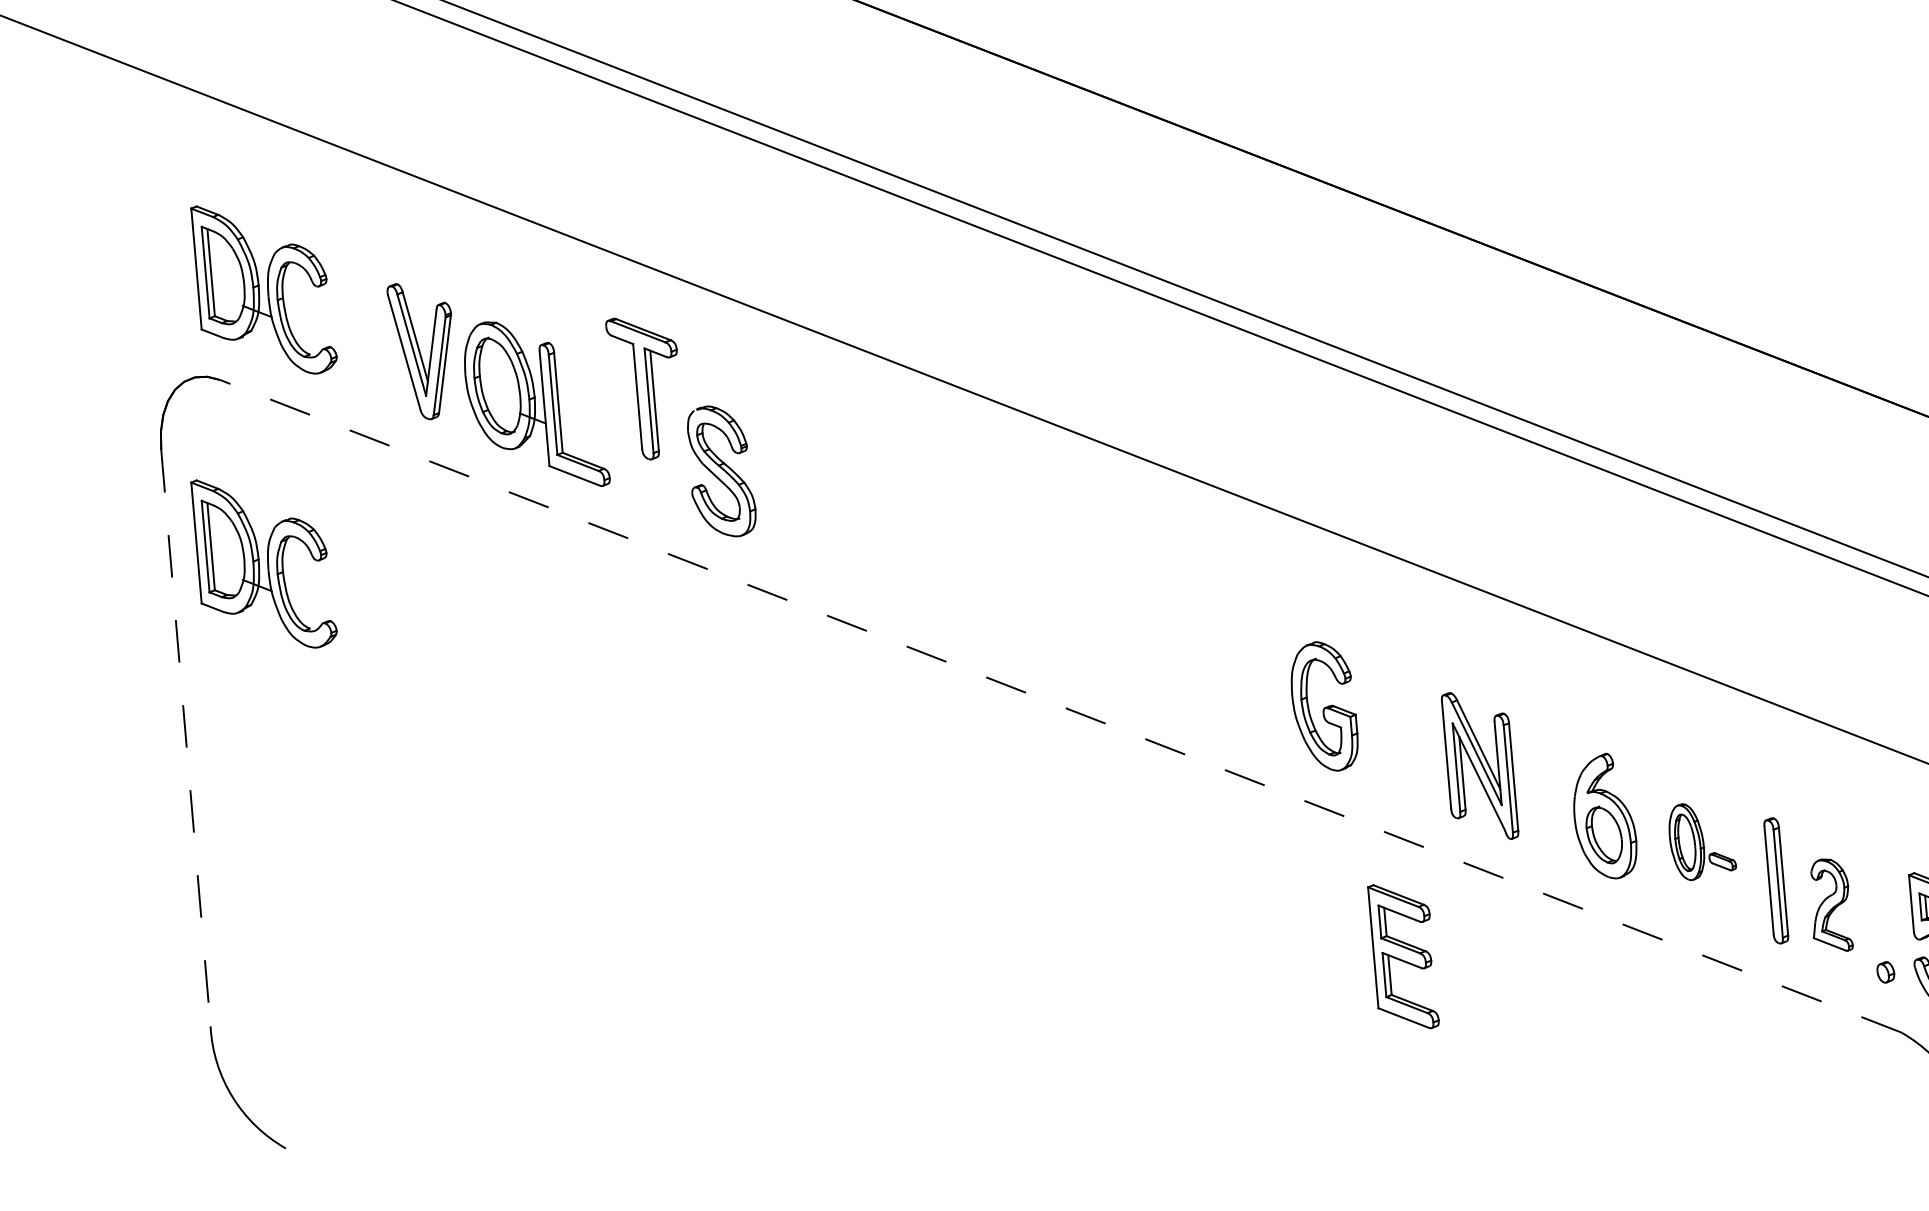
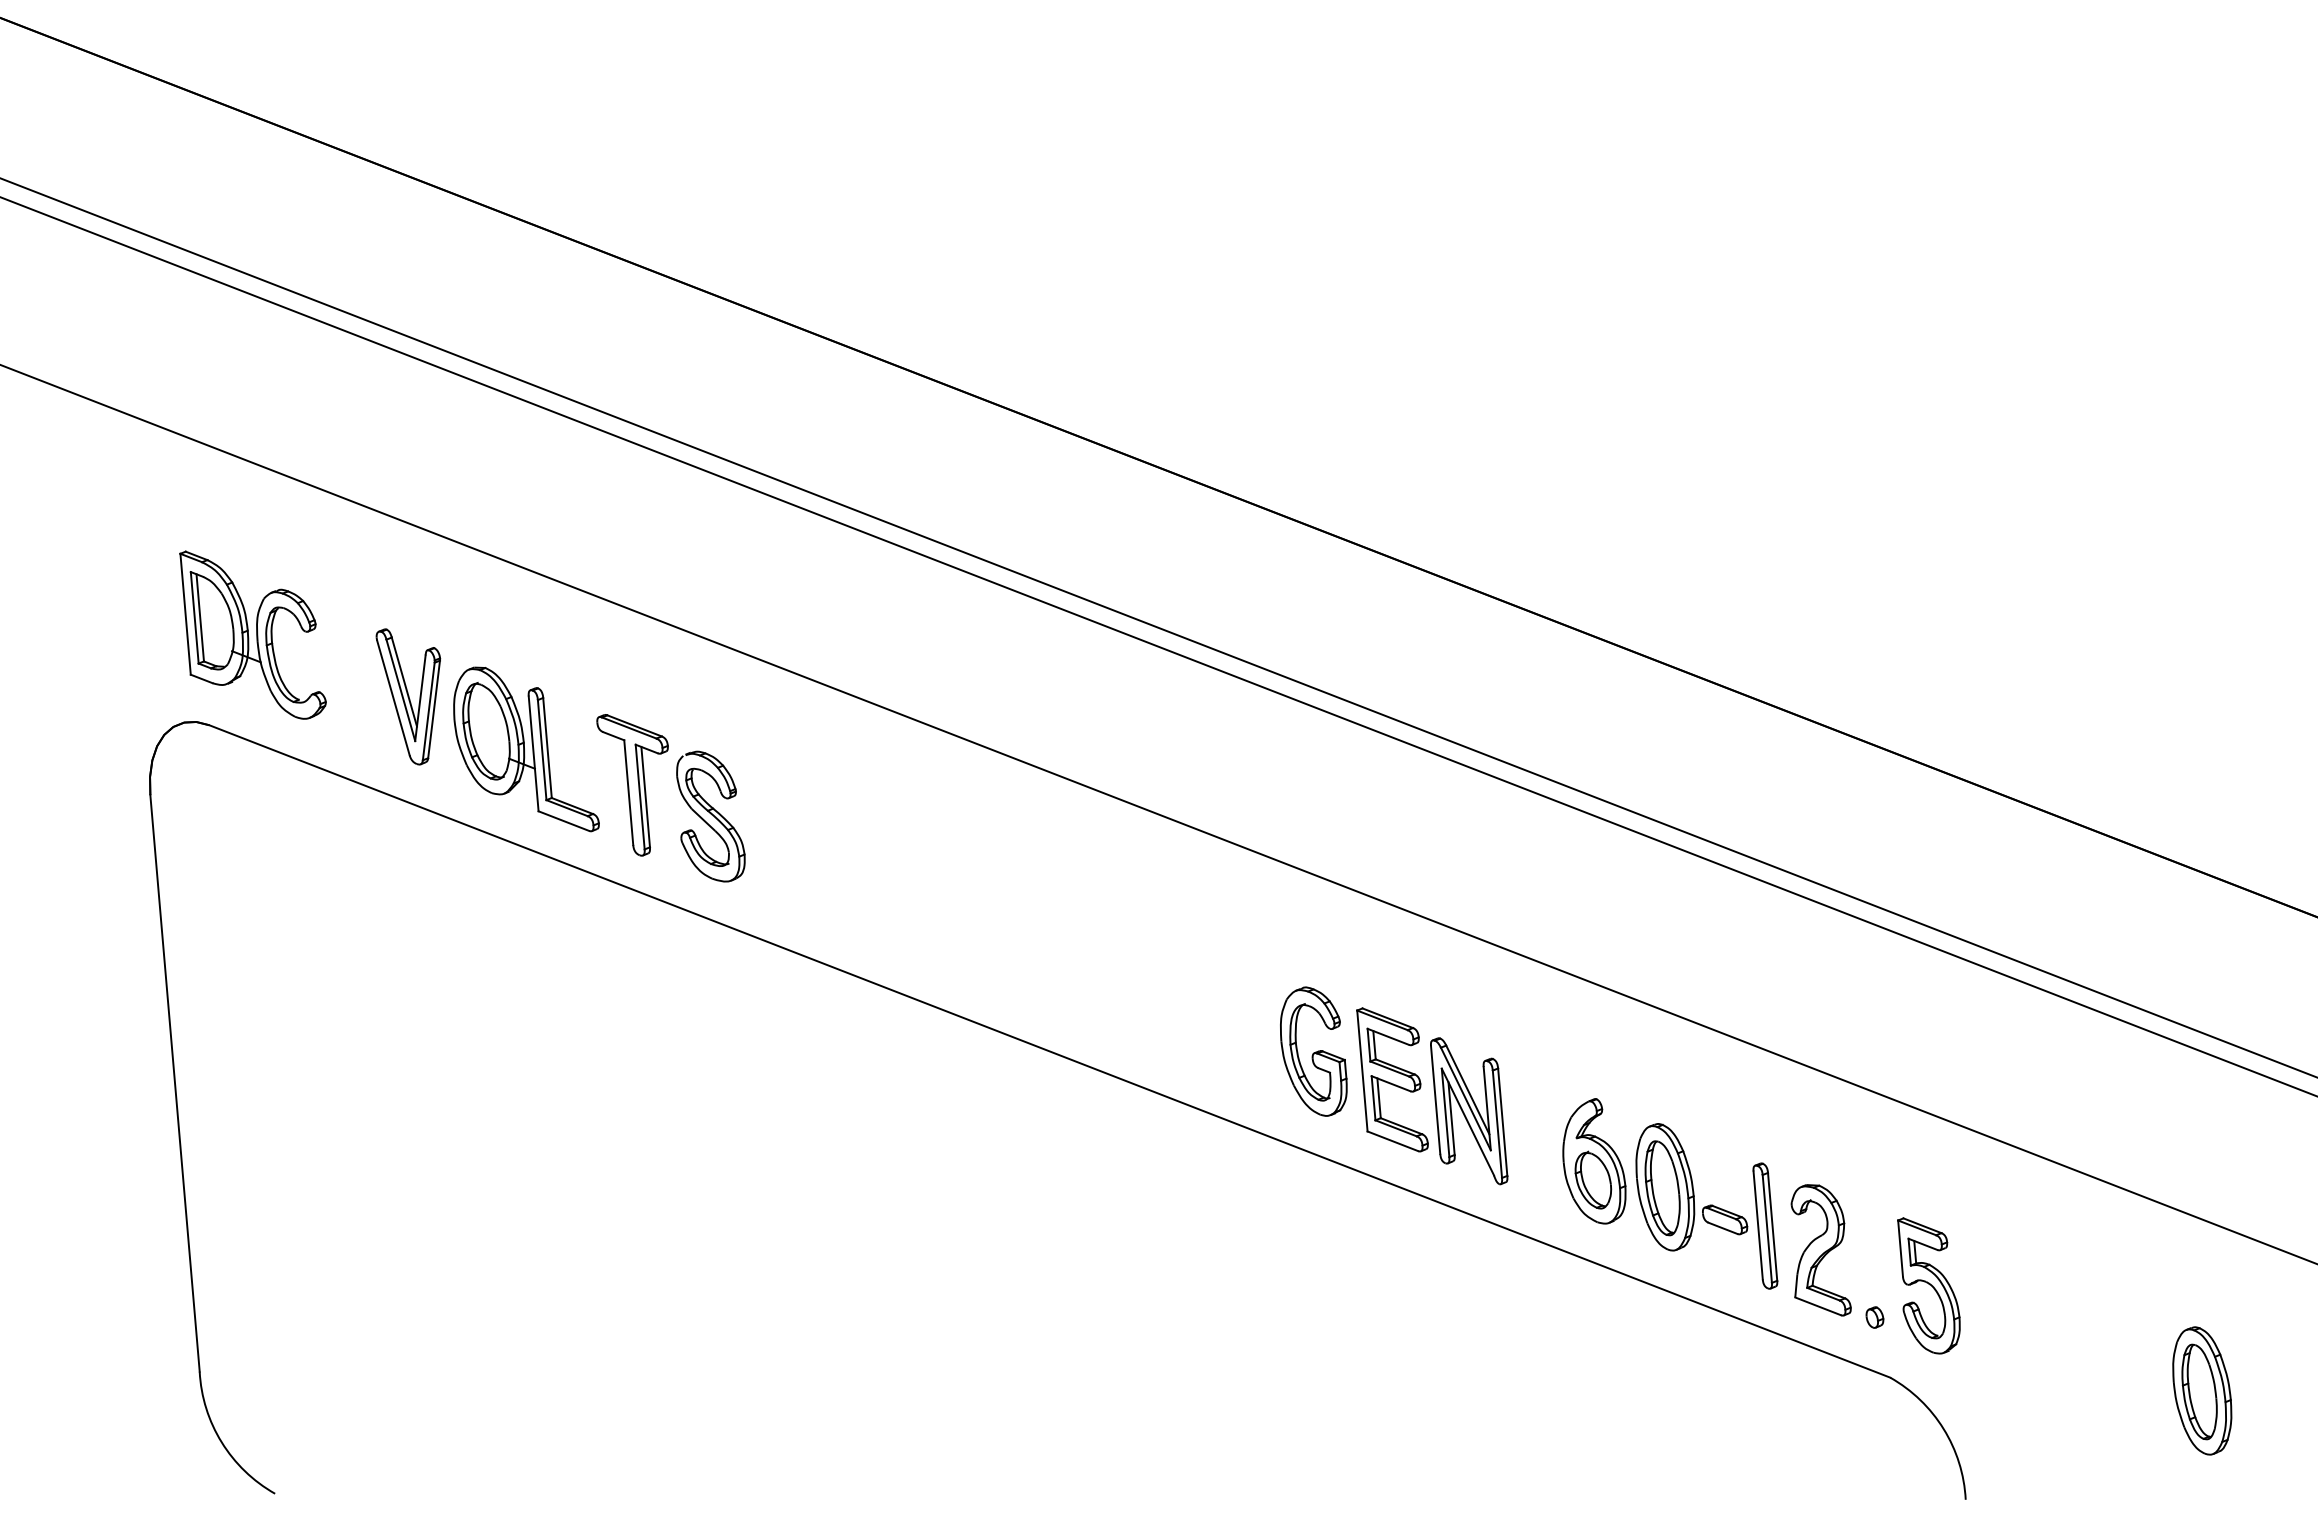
part: (641, 389) -> (632, 785), moved
part: (263, 563) -> (252, 908), removed
line: (1060, 706) -> (1049, 1051), dashed -> solid
line: (186, 738) -> (175, 1083), dashed -> solid
part: (1702, 842) -> (1691, 1187), size x1.67
part: (1831, 905) -> (1820, 1250), size x1.43
part: (1403, 956) -> (1392, 1079), moved

